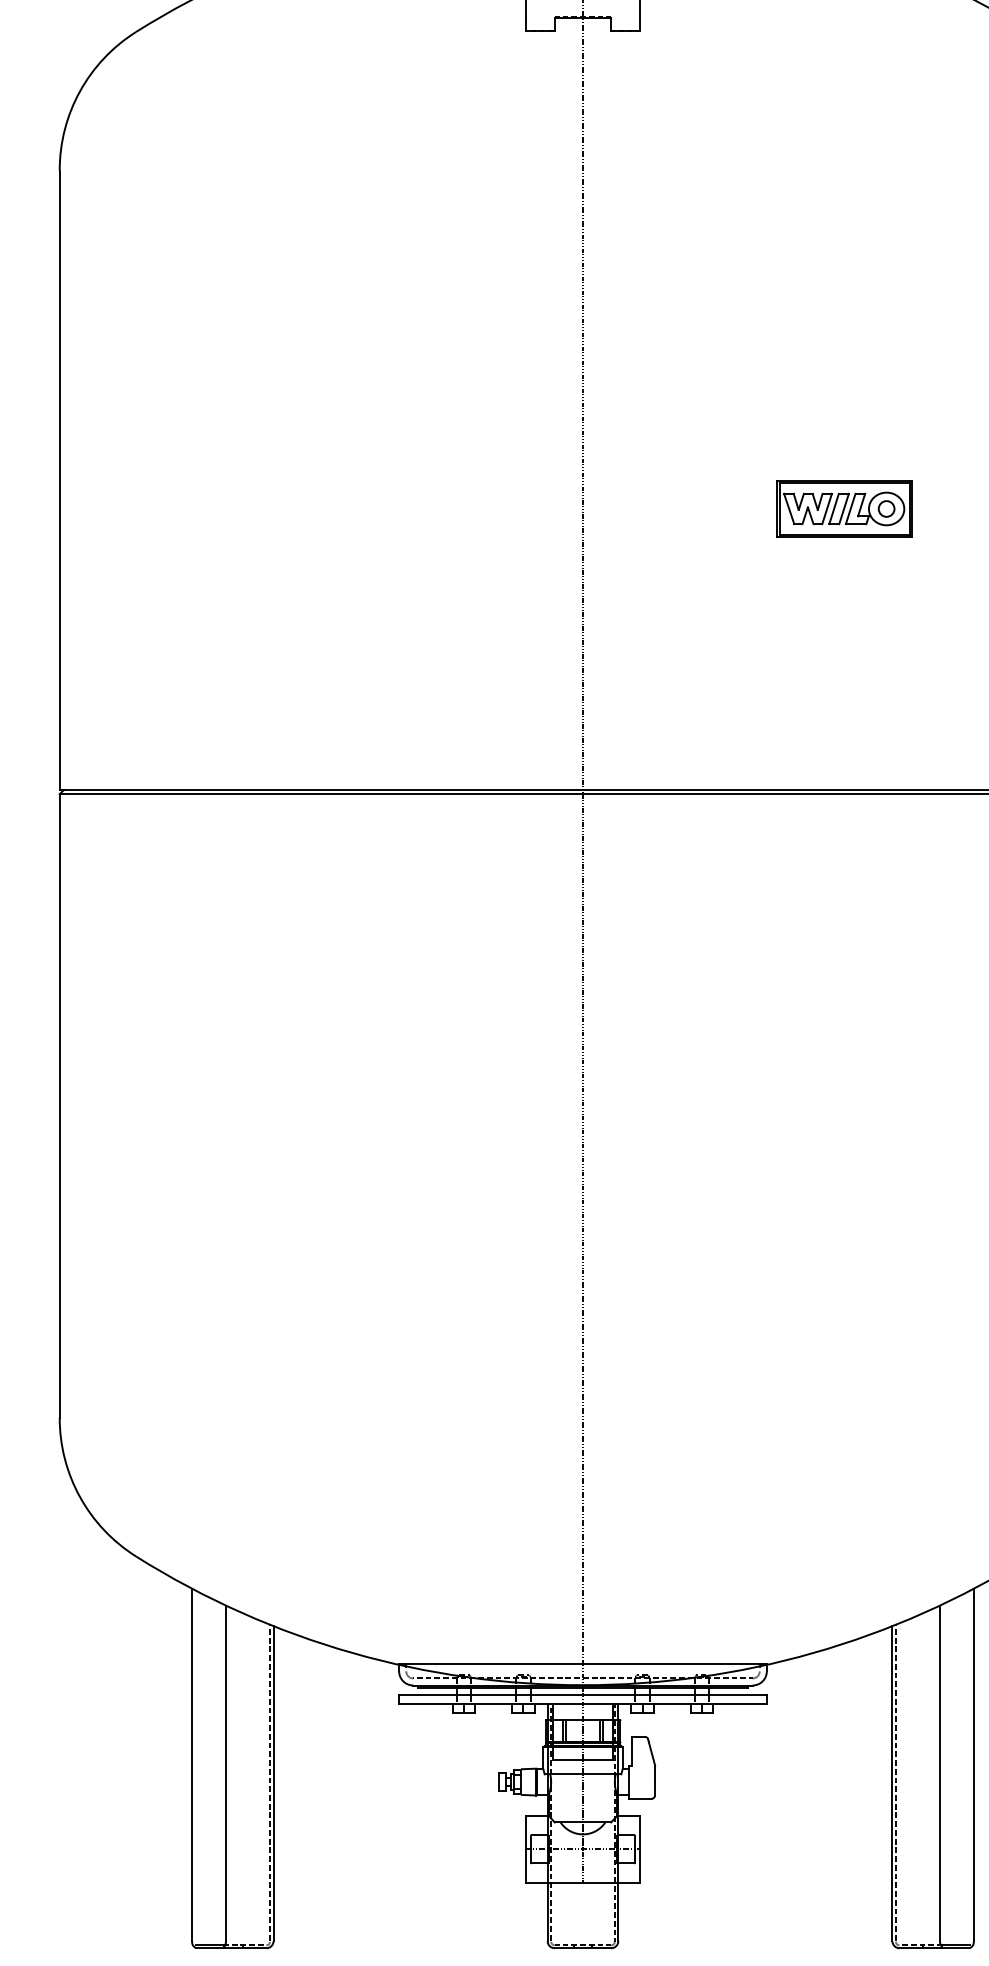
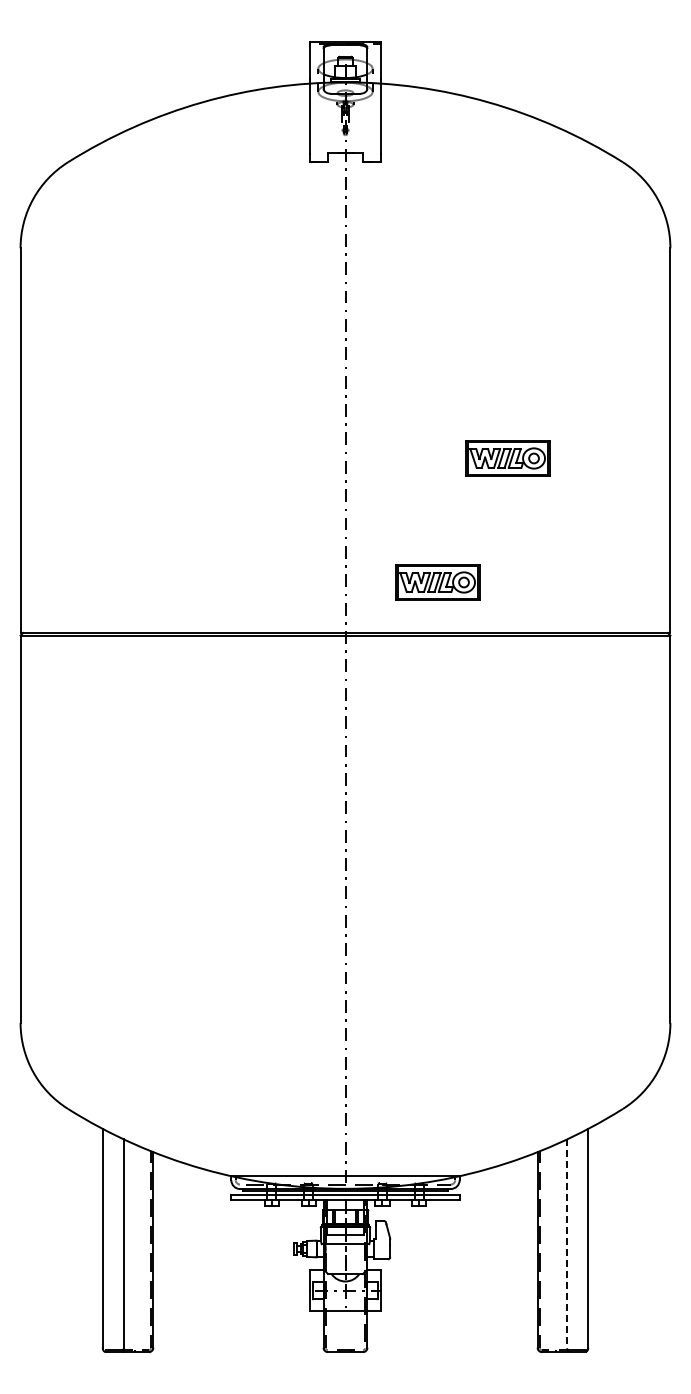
part: (731, 708) -> (437, 582), added
line: (940, 1774) -> (567, 1244), solid -> dashed

